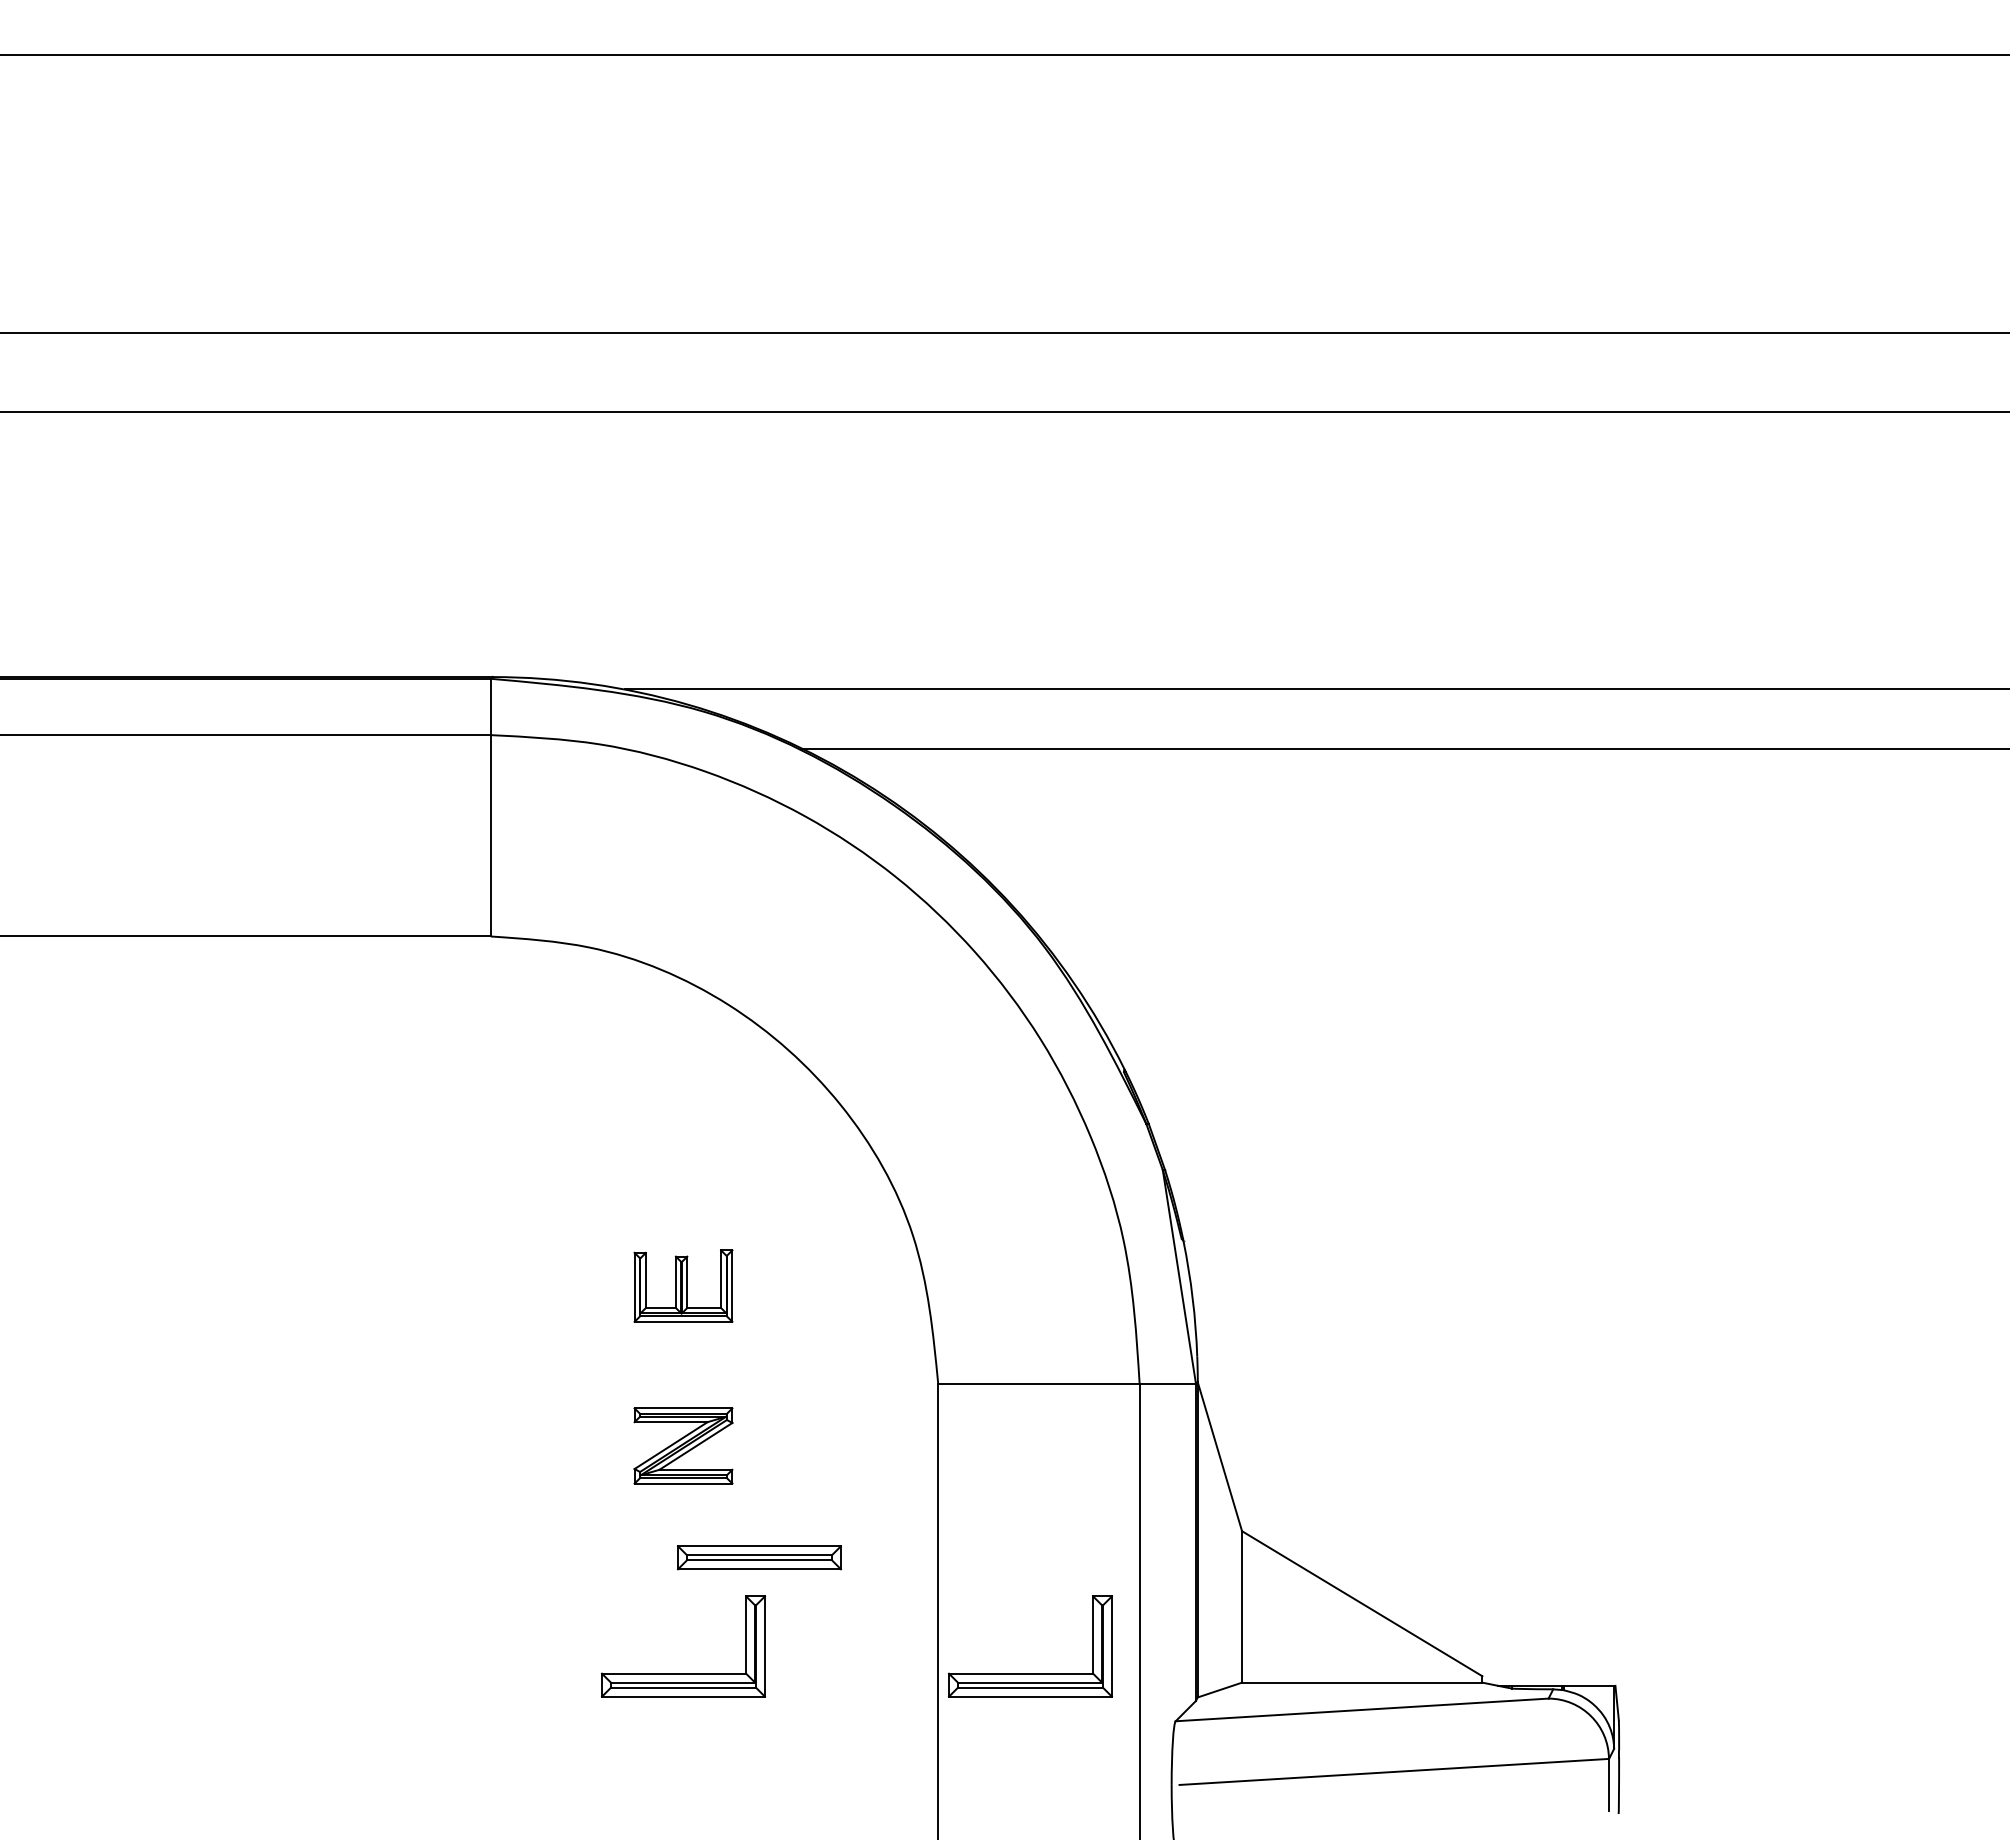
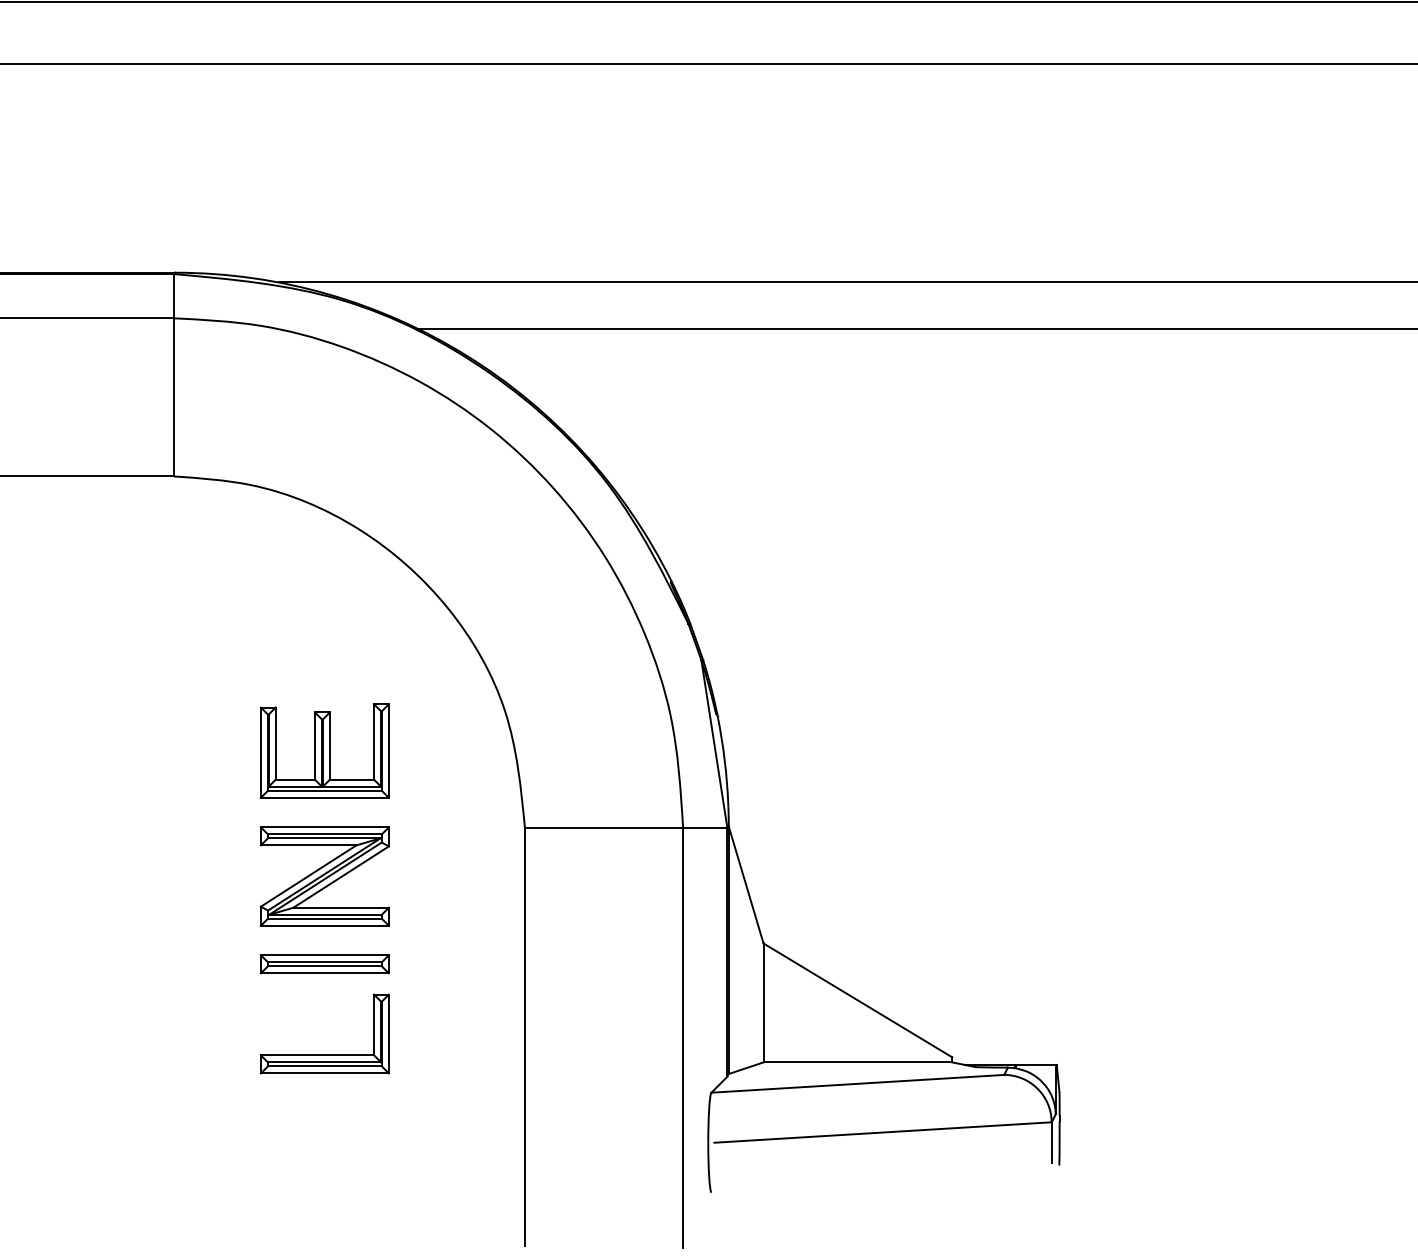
part: (683, 1285) -> (324, 750), size x1.67
part: (683, 1445) -> (324, 876), size x1.67
part: (759, 1557) -> (324, 964), moved
part: (1030, 1673) -> (597, 1055), removed

